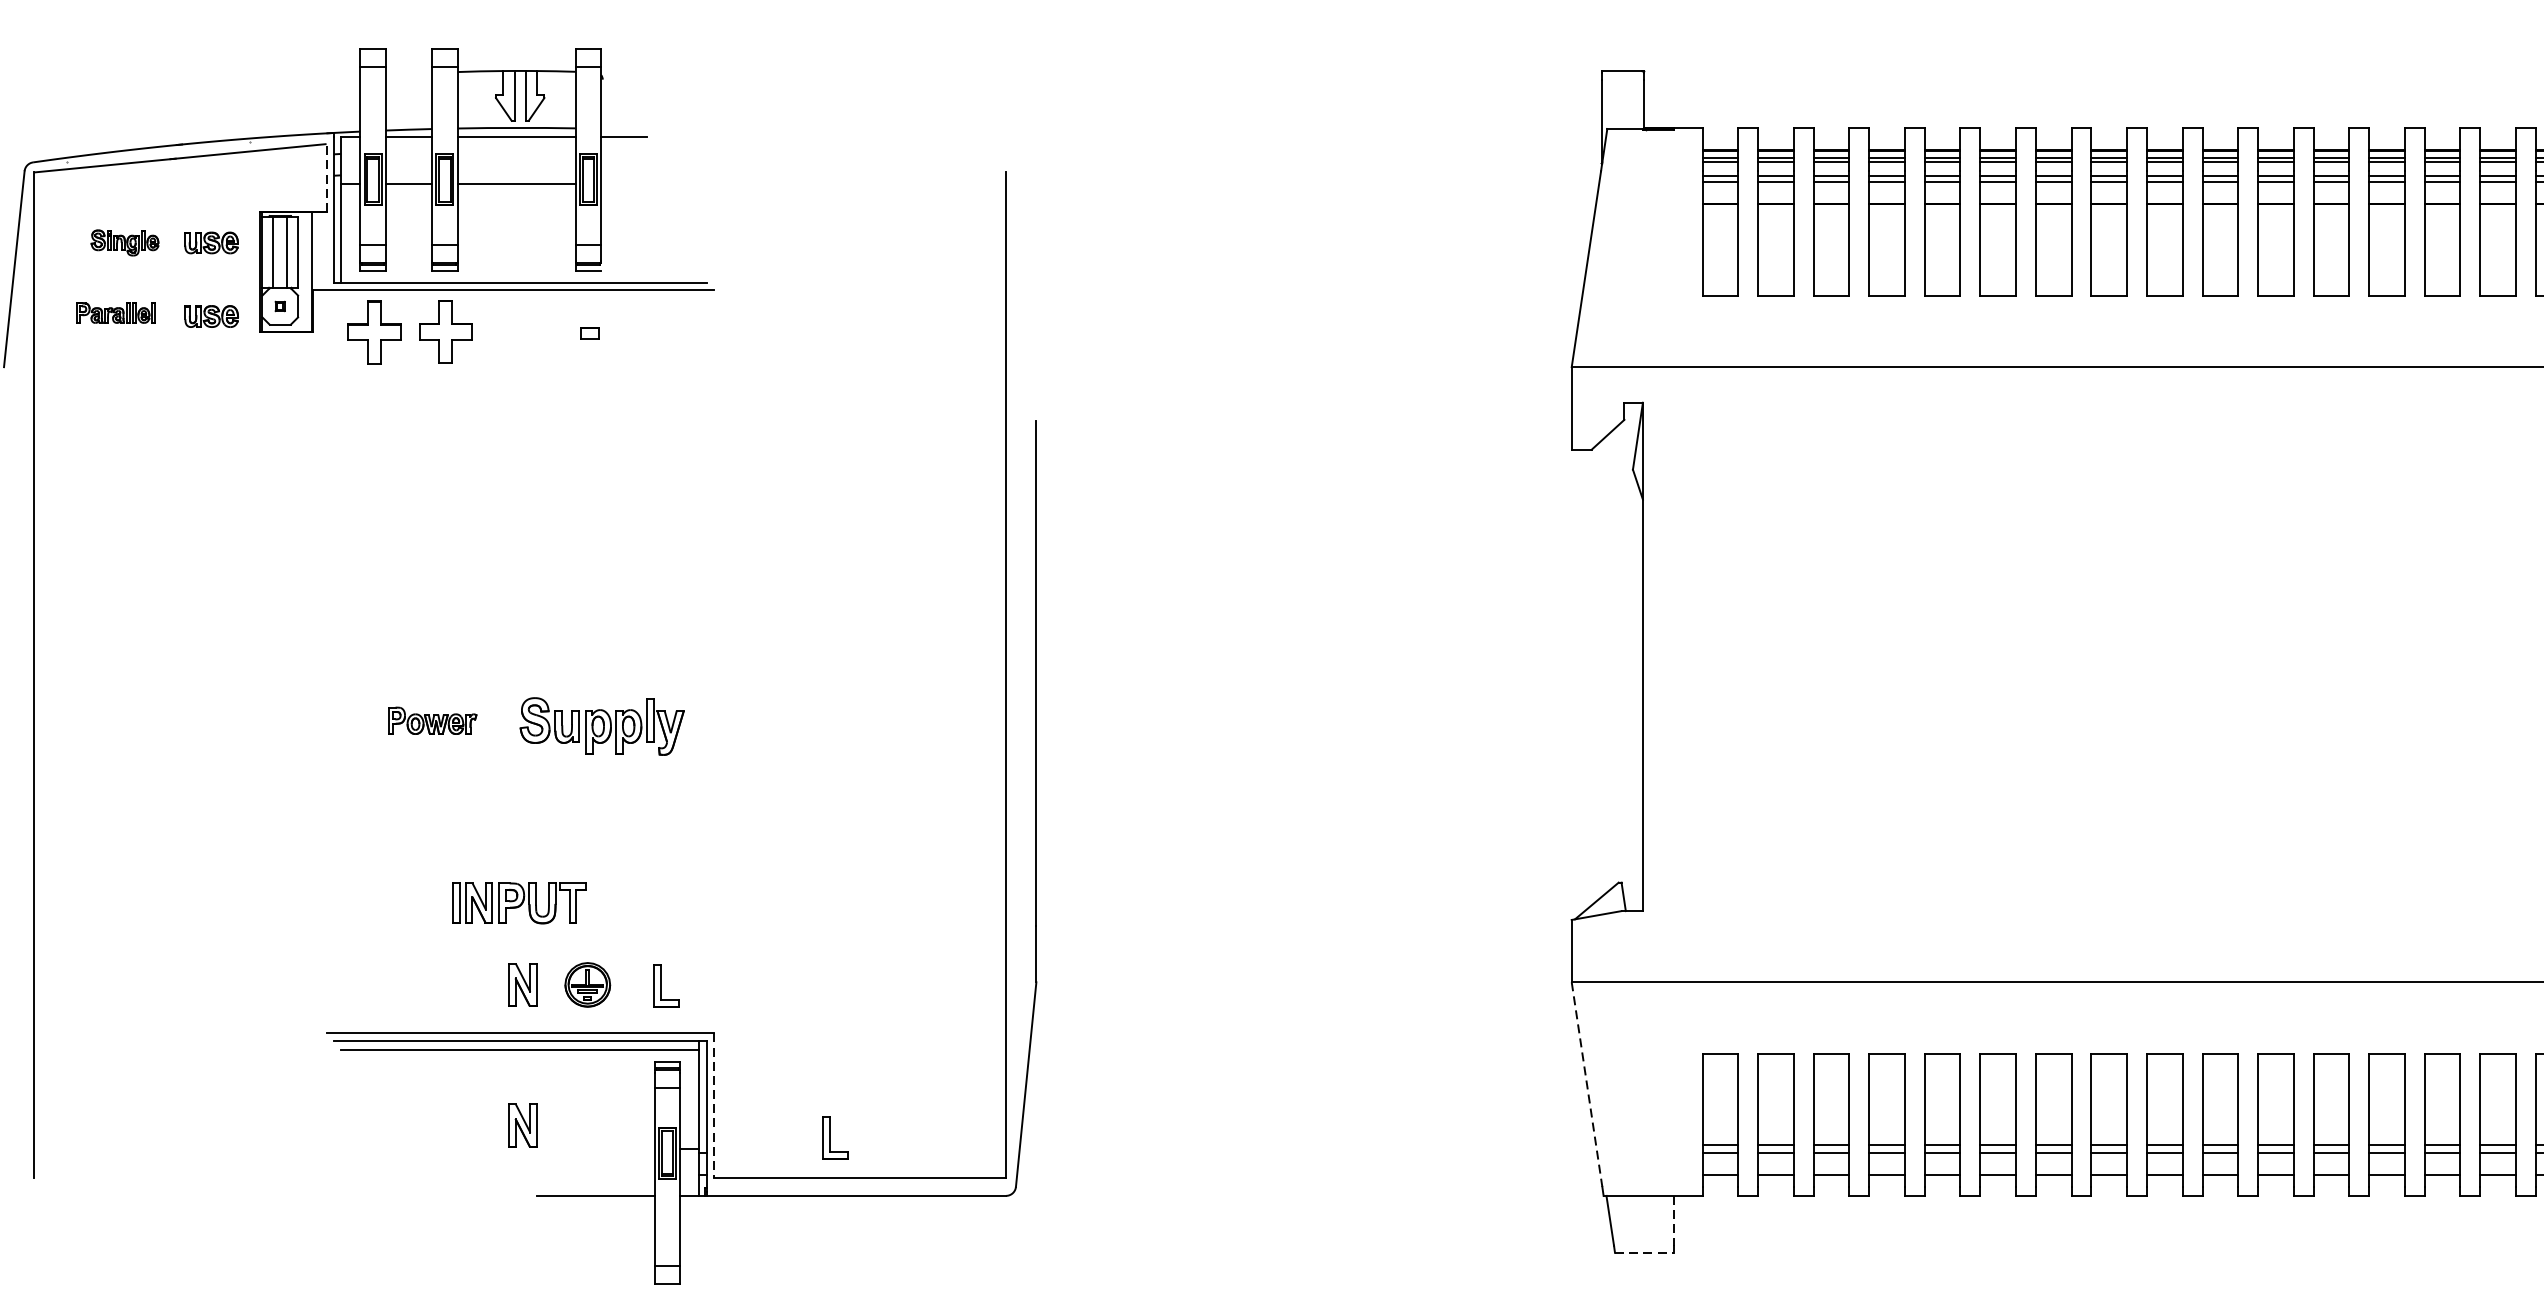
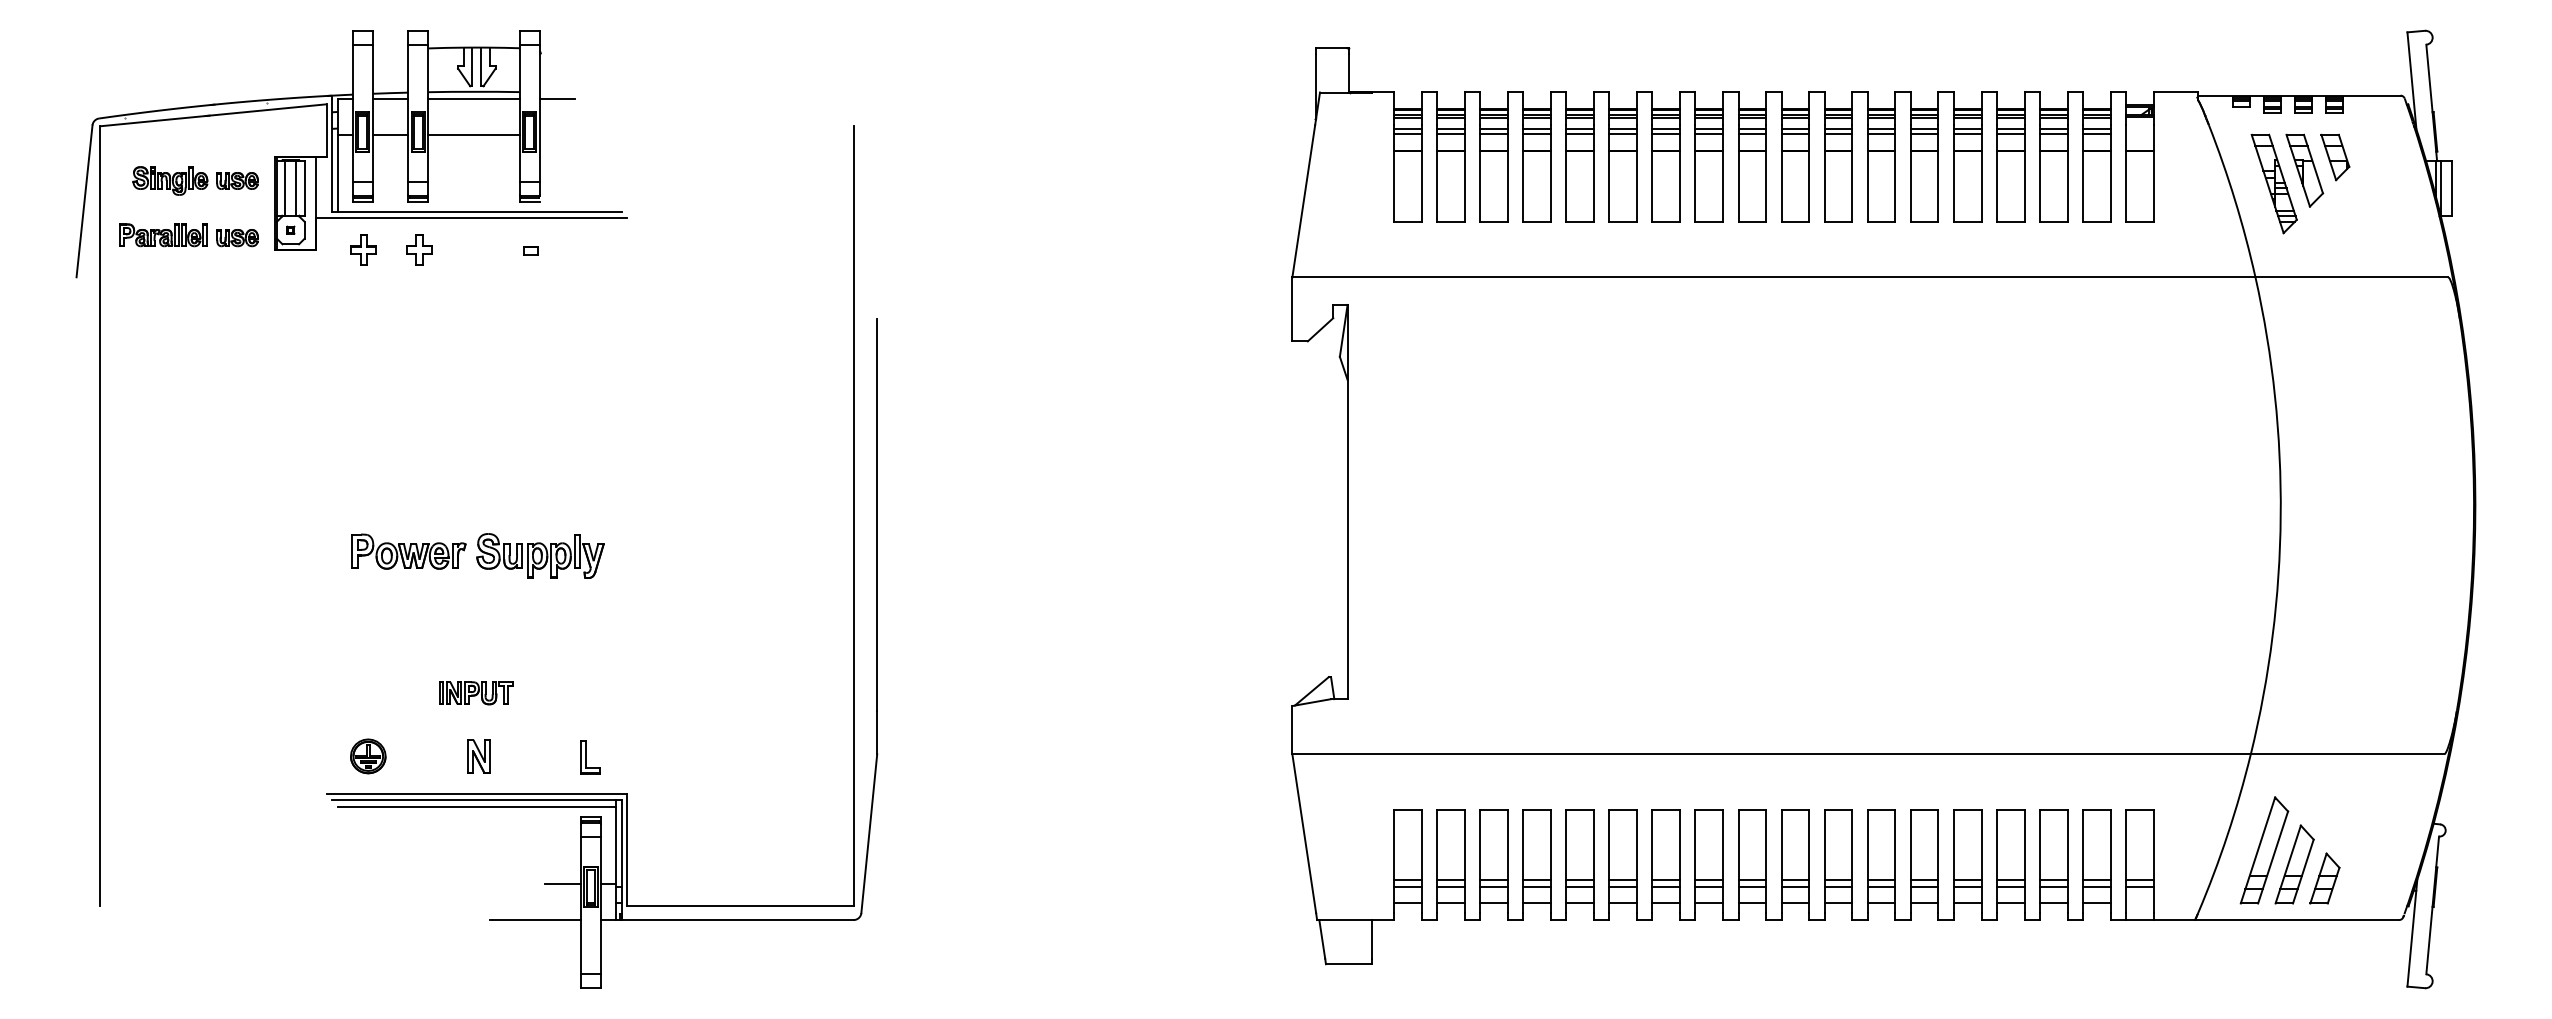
line: (326, 177) -> (326, 130), dashed -> solid
part: (125, 242) -> (170, 180), size x1.43
part: (116, 313) -> (163, 235), size x1.43
part: (374, 331) -> (363, 249), size x0.62
part: (446, 331) -> (419, 249), size x0.62
part: (432, 720) -> (408, 551), size x1.67
part: (519, 903) -> (476, 693), size x0.71
part: (588, 985) -> (368, 756), moved
line: (1587, 1085) -> (1304, 834), dashed -> solid
line: (714, 1106) -> (627, 850), dashed -> solid
part: (522, 1125) -> (478, 865), removed
part: (835, 1138) -> (721, 875), removed
line: (631, 1148) -> (563, 883), added
line: (1673, 1220) -> (1371, 939), dashed -> solid
line: (1644, 1253) -> (1348, 964), dashed -> solid

